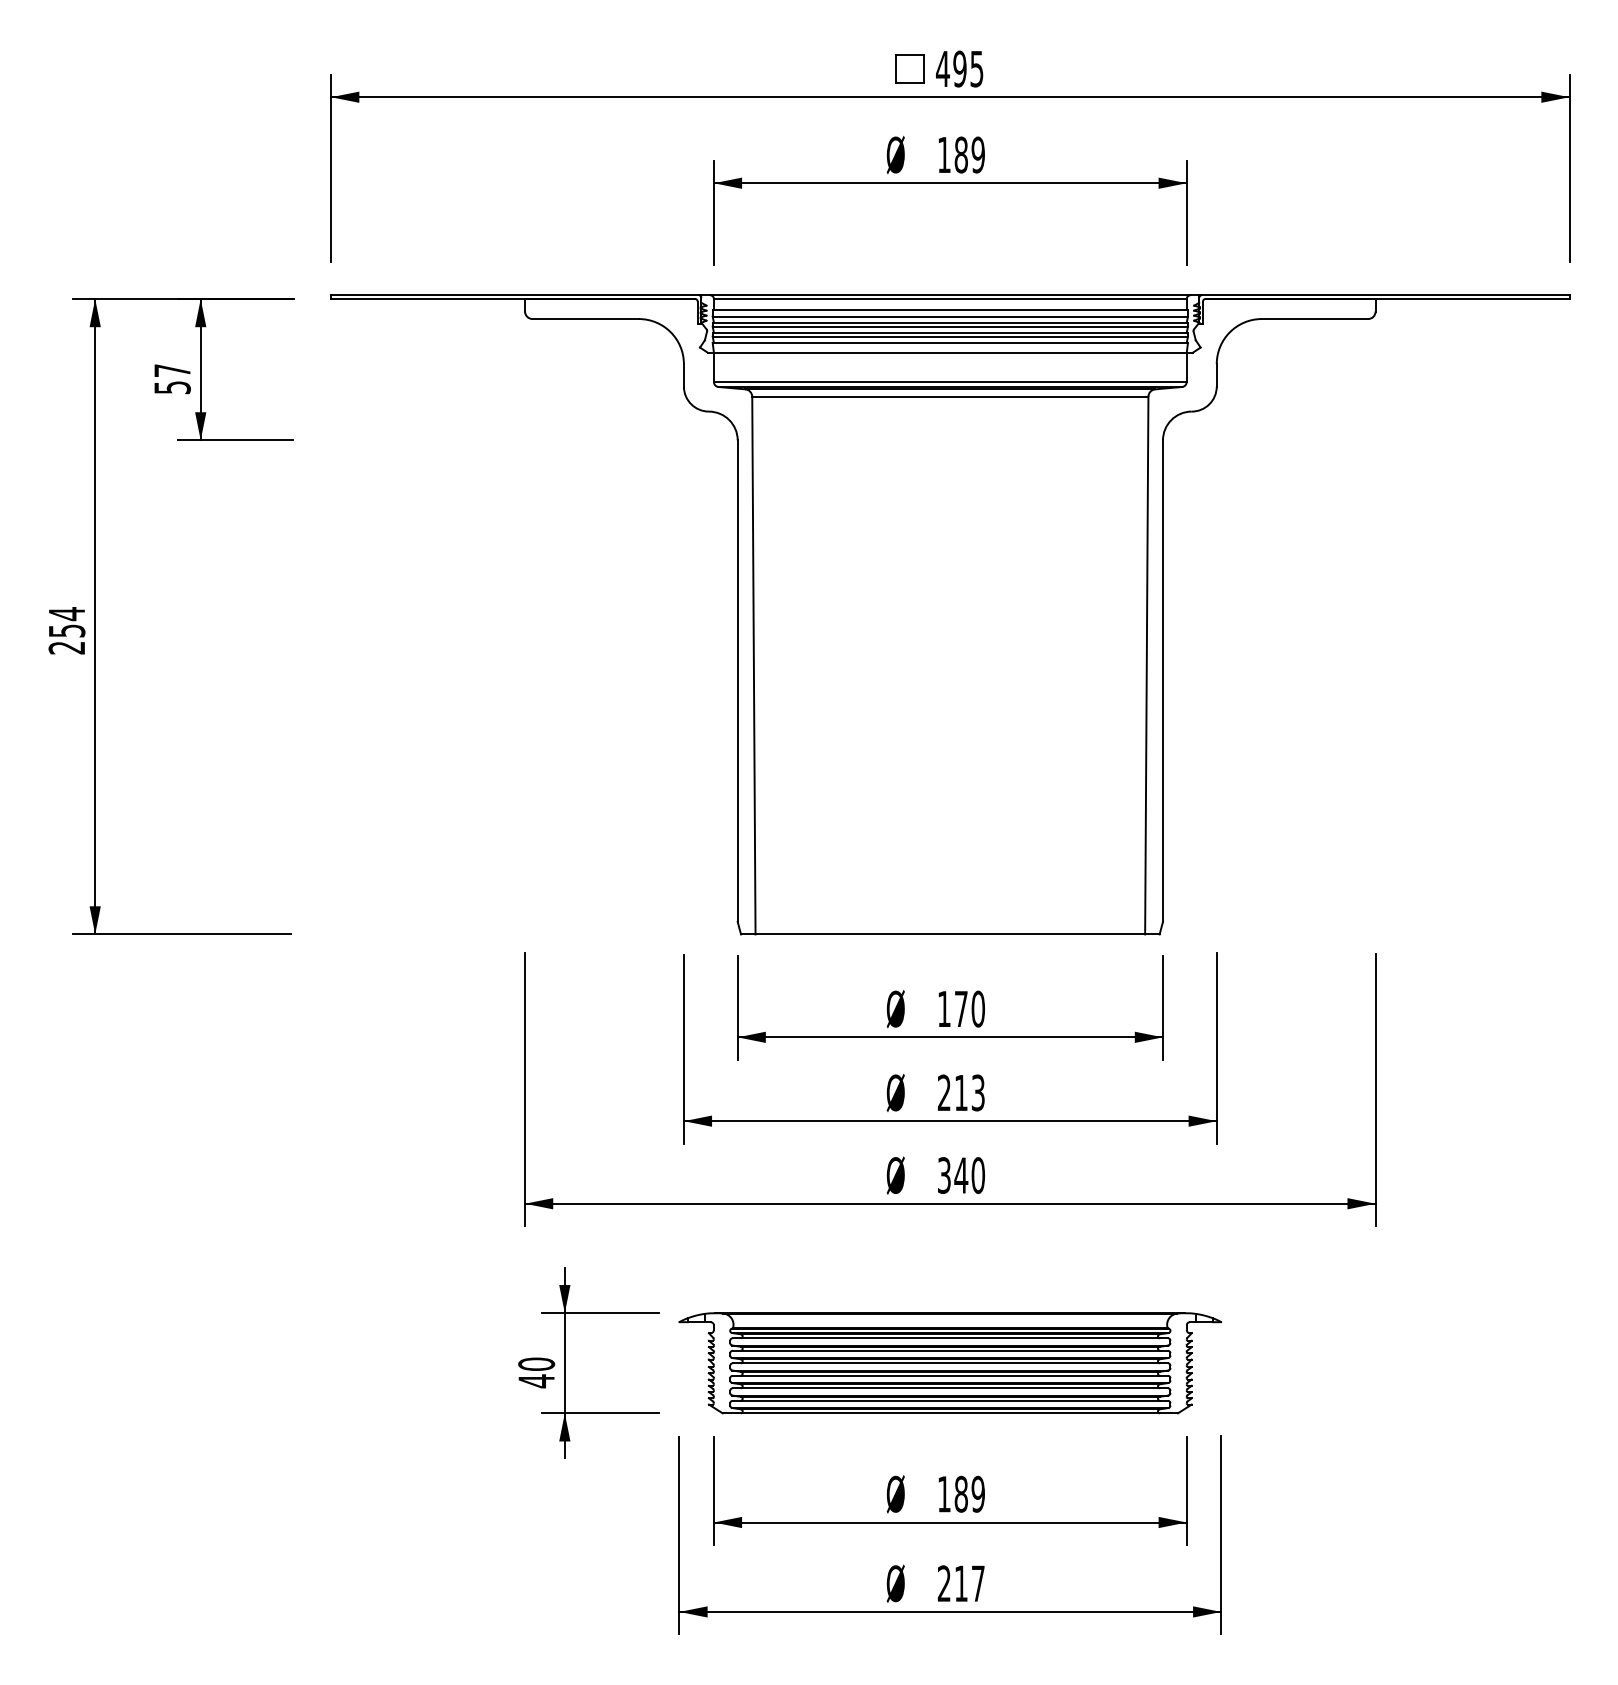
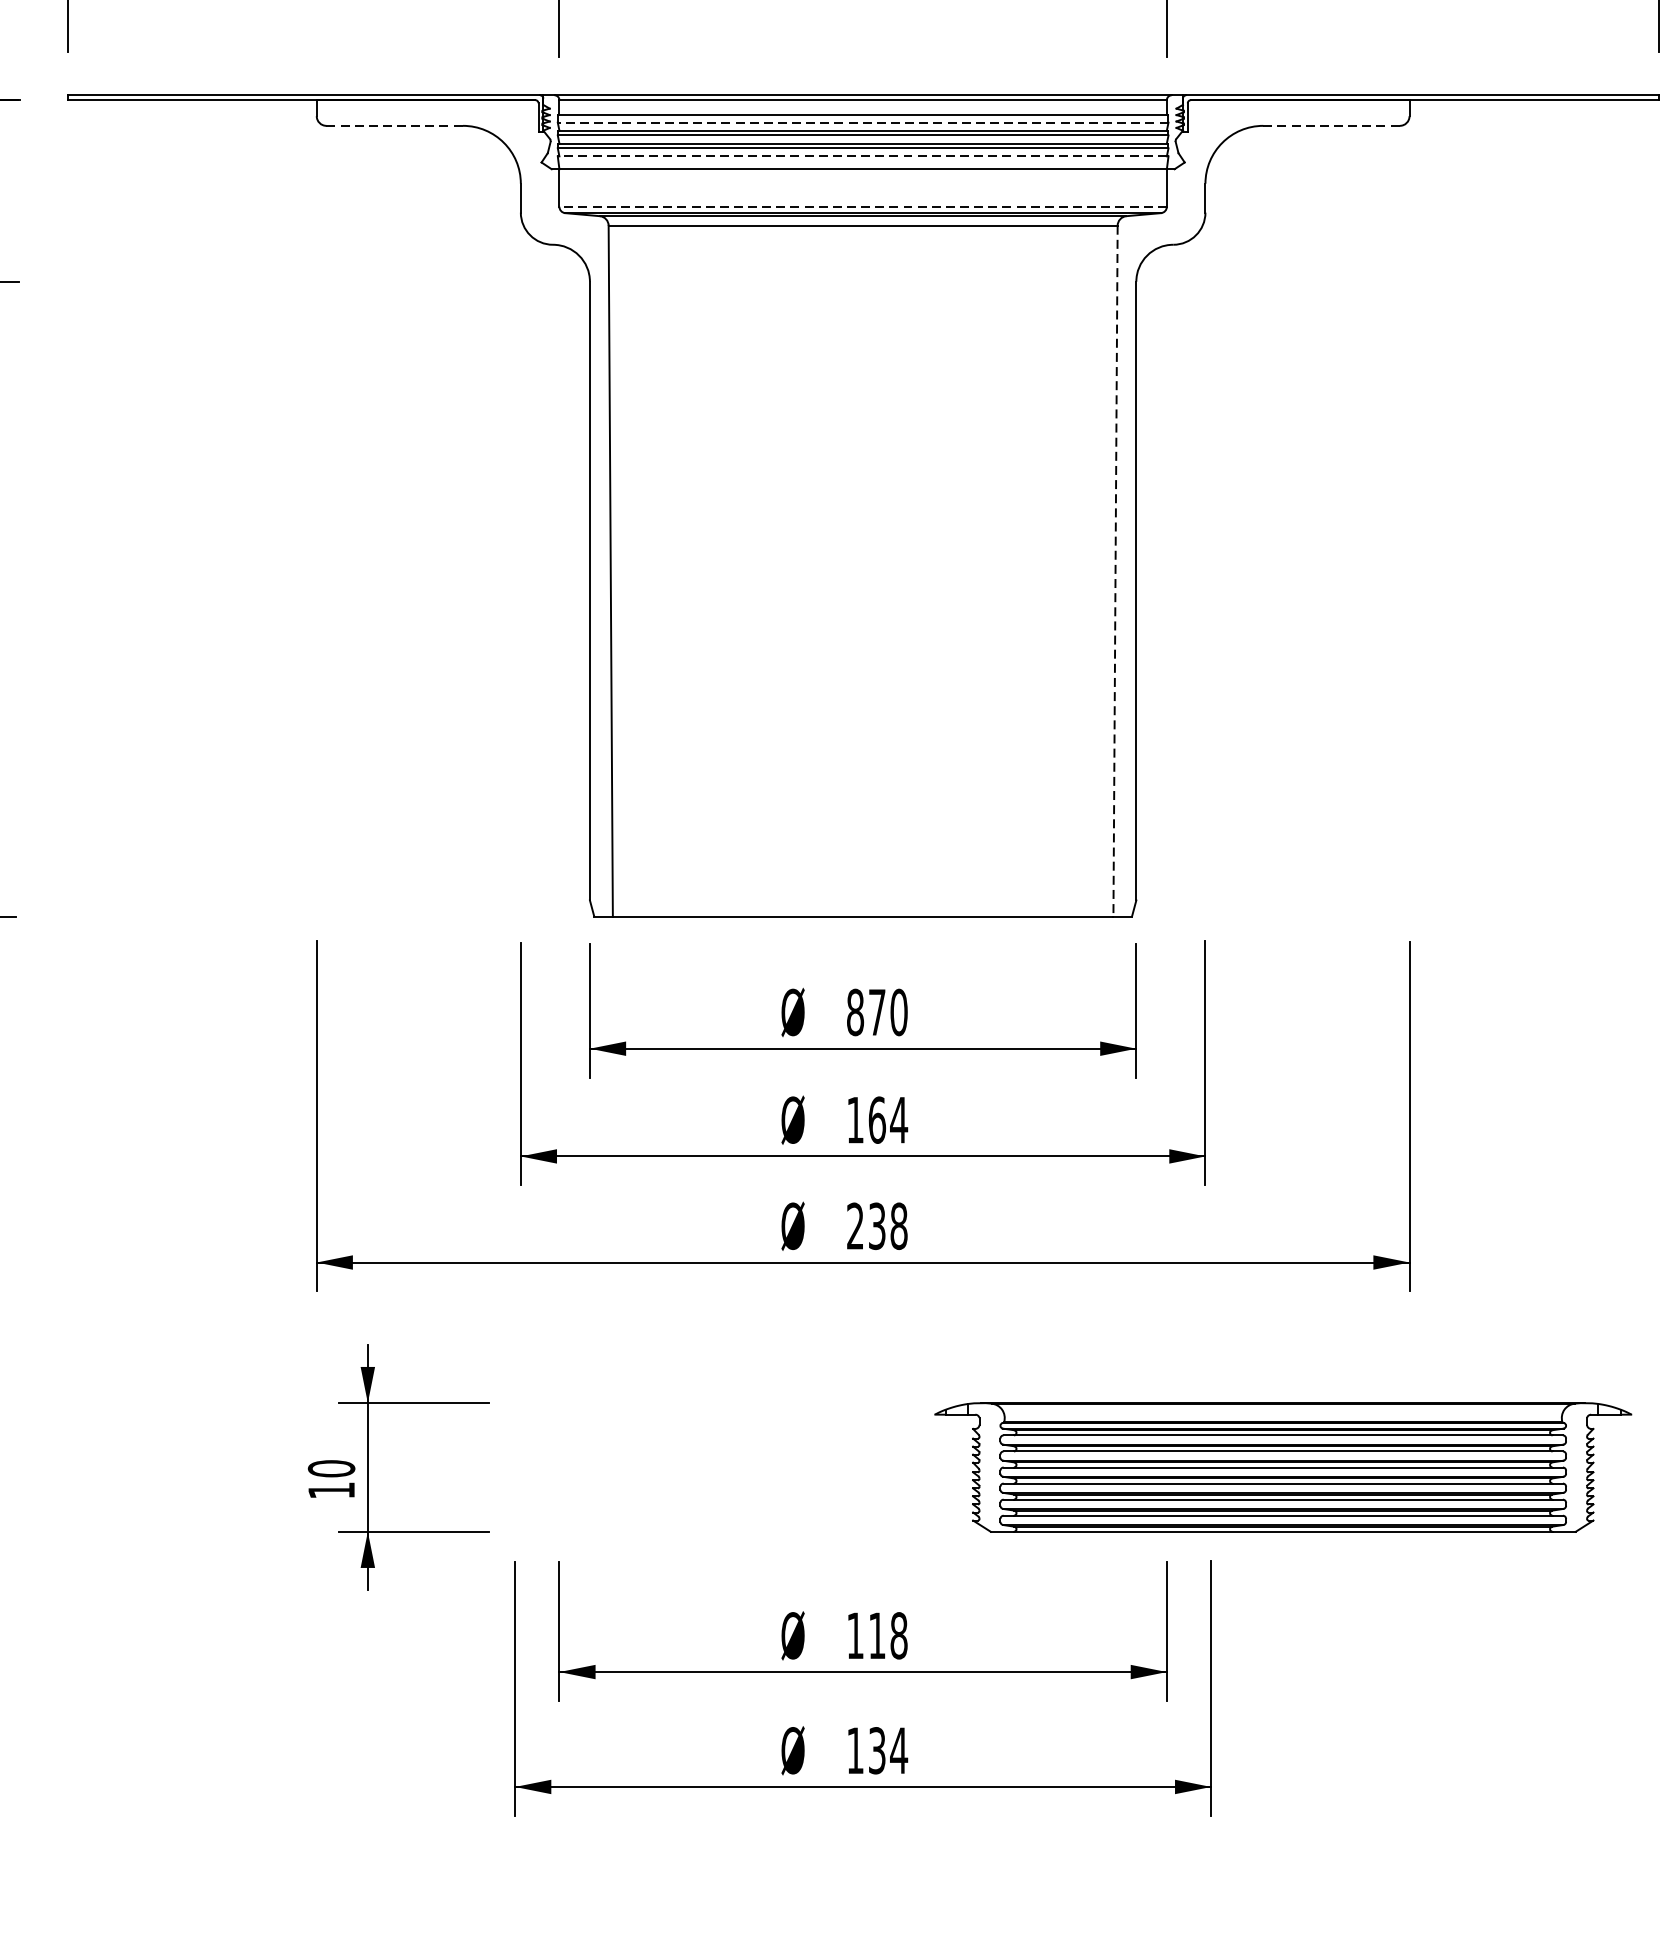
line: (950, 316) -> (863, 122), solid -> dashed
line: (586, 319) -> (395, 126), solid -> dashed
line: (1315, 319) -> (1332, 126), solid -> dashed
line: (949, 342) -> (862, 155), solid -> dashed
line: (949, 382) -> (862, 207), solid -> dashed
line: (1146, 665) -> (1115, 570), solid -> dashed
text: (943, 1008) -> (854, 1011), 170 -> 870
text: (961, 1092) -> (877, 1119), 213 -> 164
text: (960, 1175) -> (876, 1226), 340 -> 238
part: (949, 1363) -> (1282, 1467), moved
text: (536, 1381) -> (331, 1490), 40 -> 10
text: (969, 1493) -> (887, 1634), 189 -> 118
text: (961, 1583) -> (877, 1750), 217 -> 134

